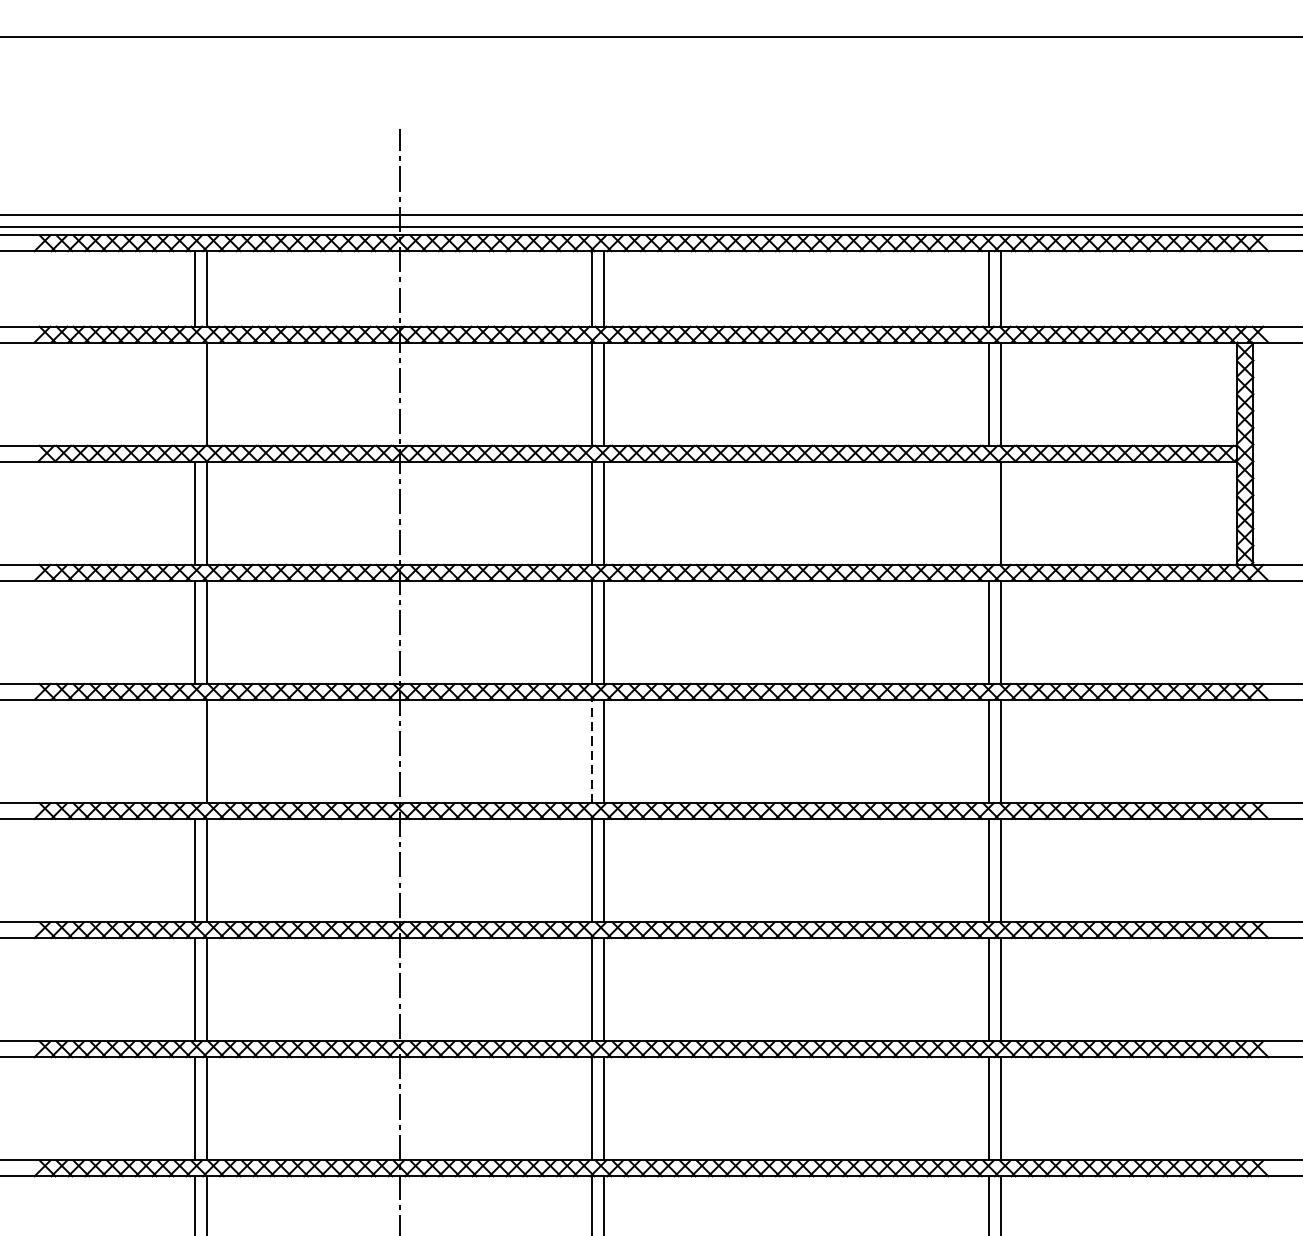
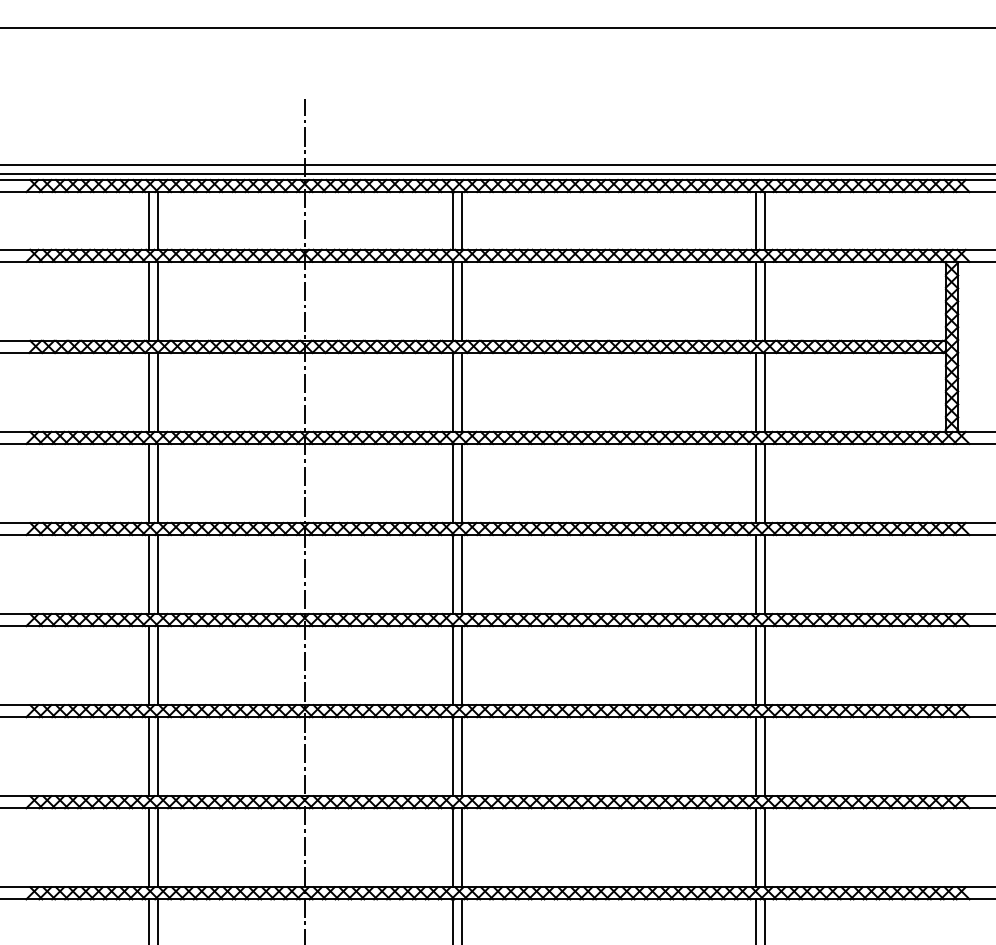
line: (195, 393) -> (149, 300), added
line: (989, 512) -> (756, 391), added
line: (195, 751) -> (149, 574), added
line: (591, 751) -> (452, 574), dashed -> solid

